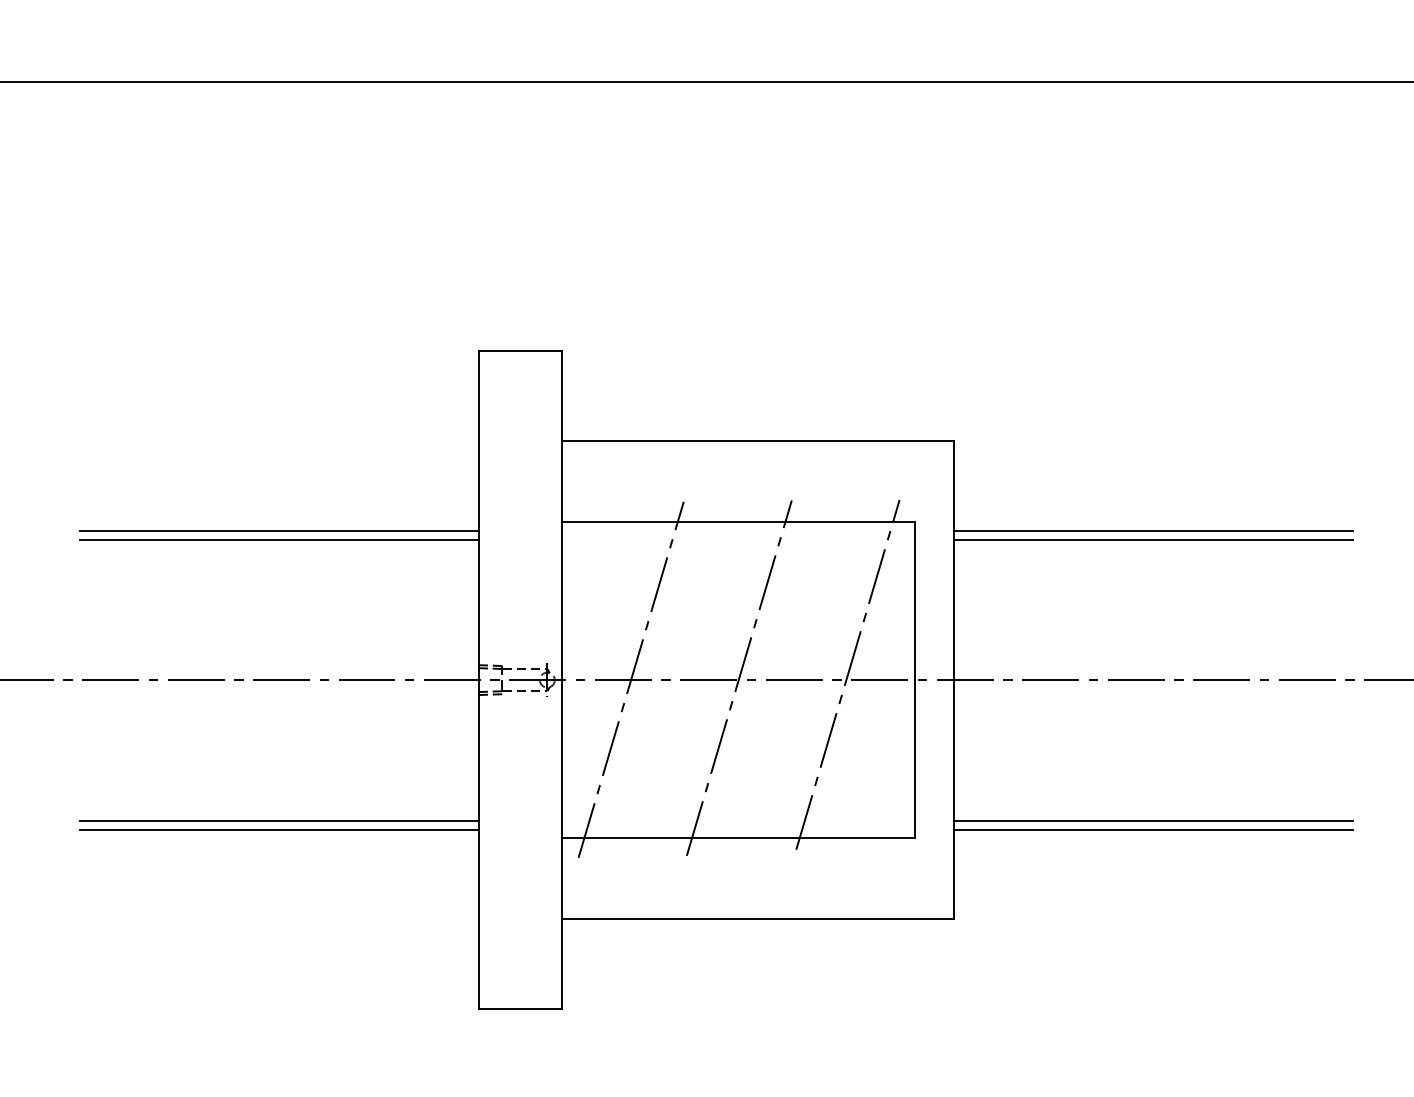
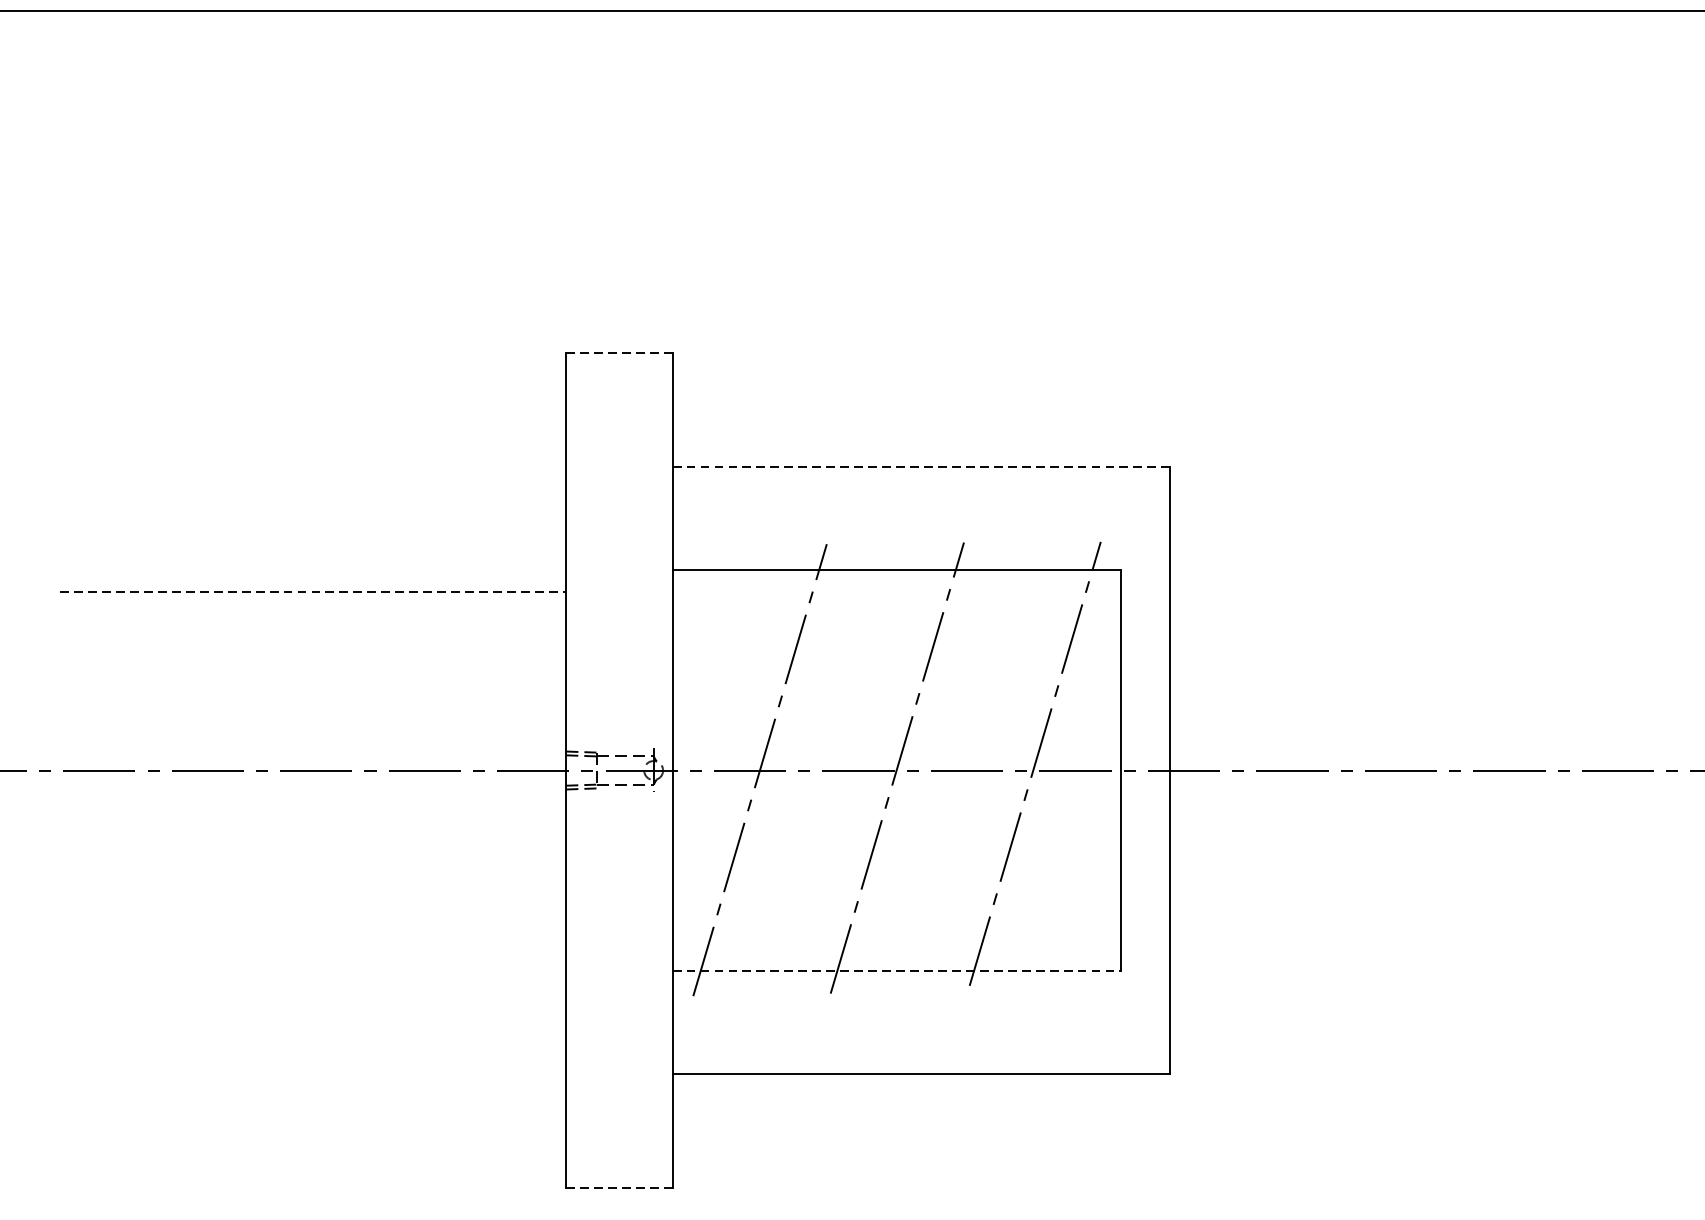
line: (520, 351) -> (619, 353), solid -> dashed
line: (758, 440) -> (921, 466), solid -> dashed
line: (278, 530) -> (312, 580), removed
line: (1153, 530) -> (1423, 580), removed
line: (279, 539) -> (313, 592), solid -> dashed
line: (1153, 539) -> (1423, 592), removed
line: (278, 820) -> (312, 948), removed
line: (1153, 820) -> (1423, 948), removed
line: (278, 829) -> (312, 960), removed
line: (1153, 829) -> (1423, 960), removed
line: (739, 838) -> (897, 971), solid -> dashed
line: (520, 1009) -> (619, 1188), solid -> dashed

